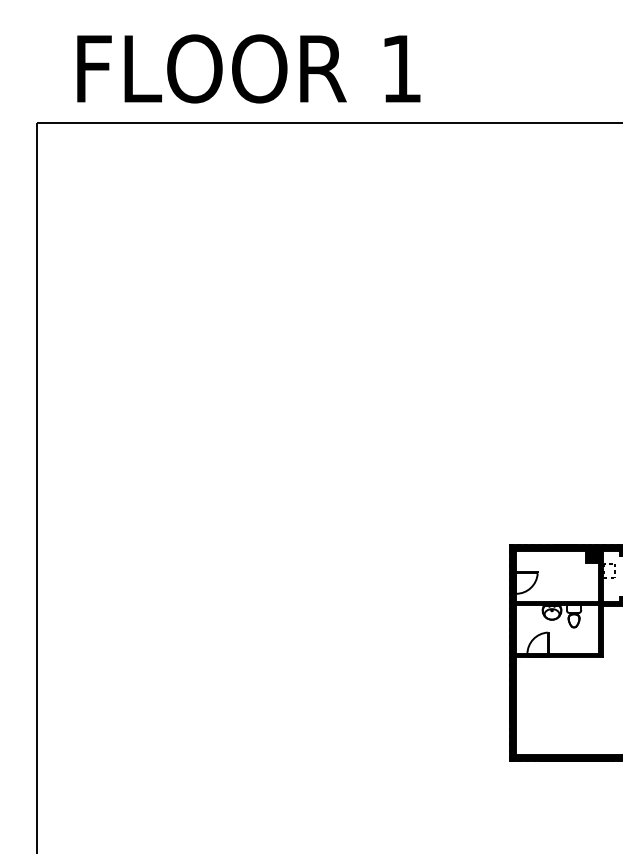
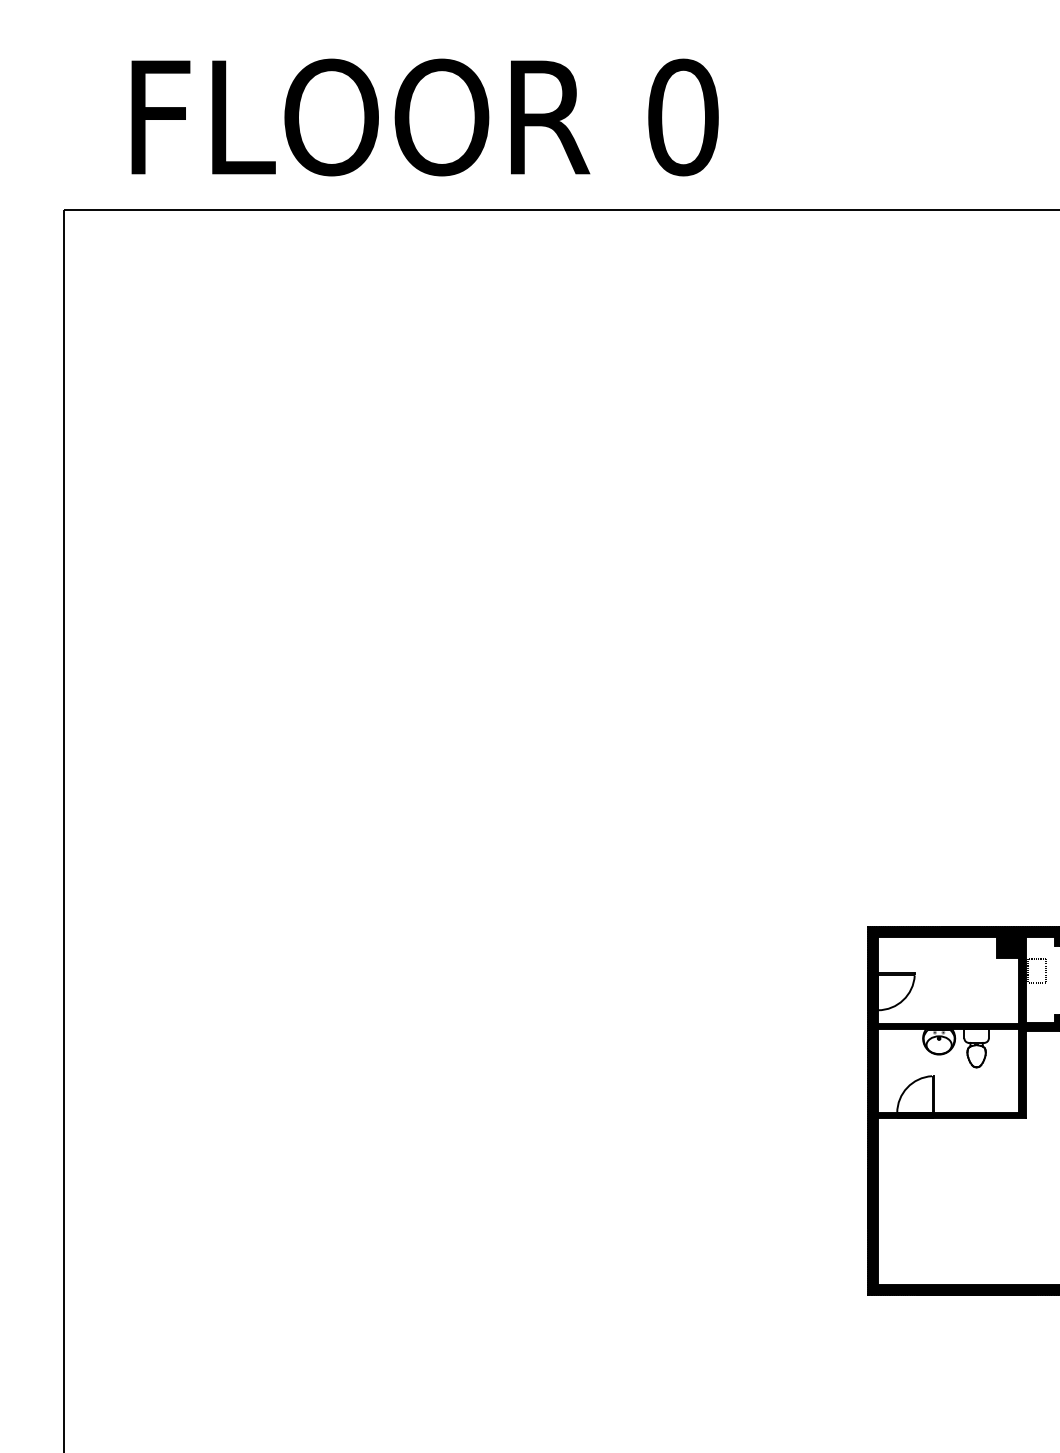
text: (401, 68) -> (683, 116), 1 -> 0

